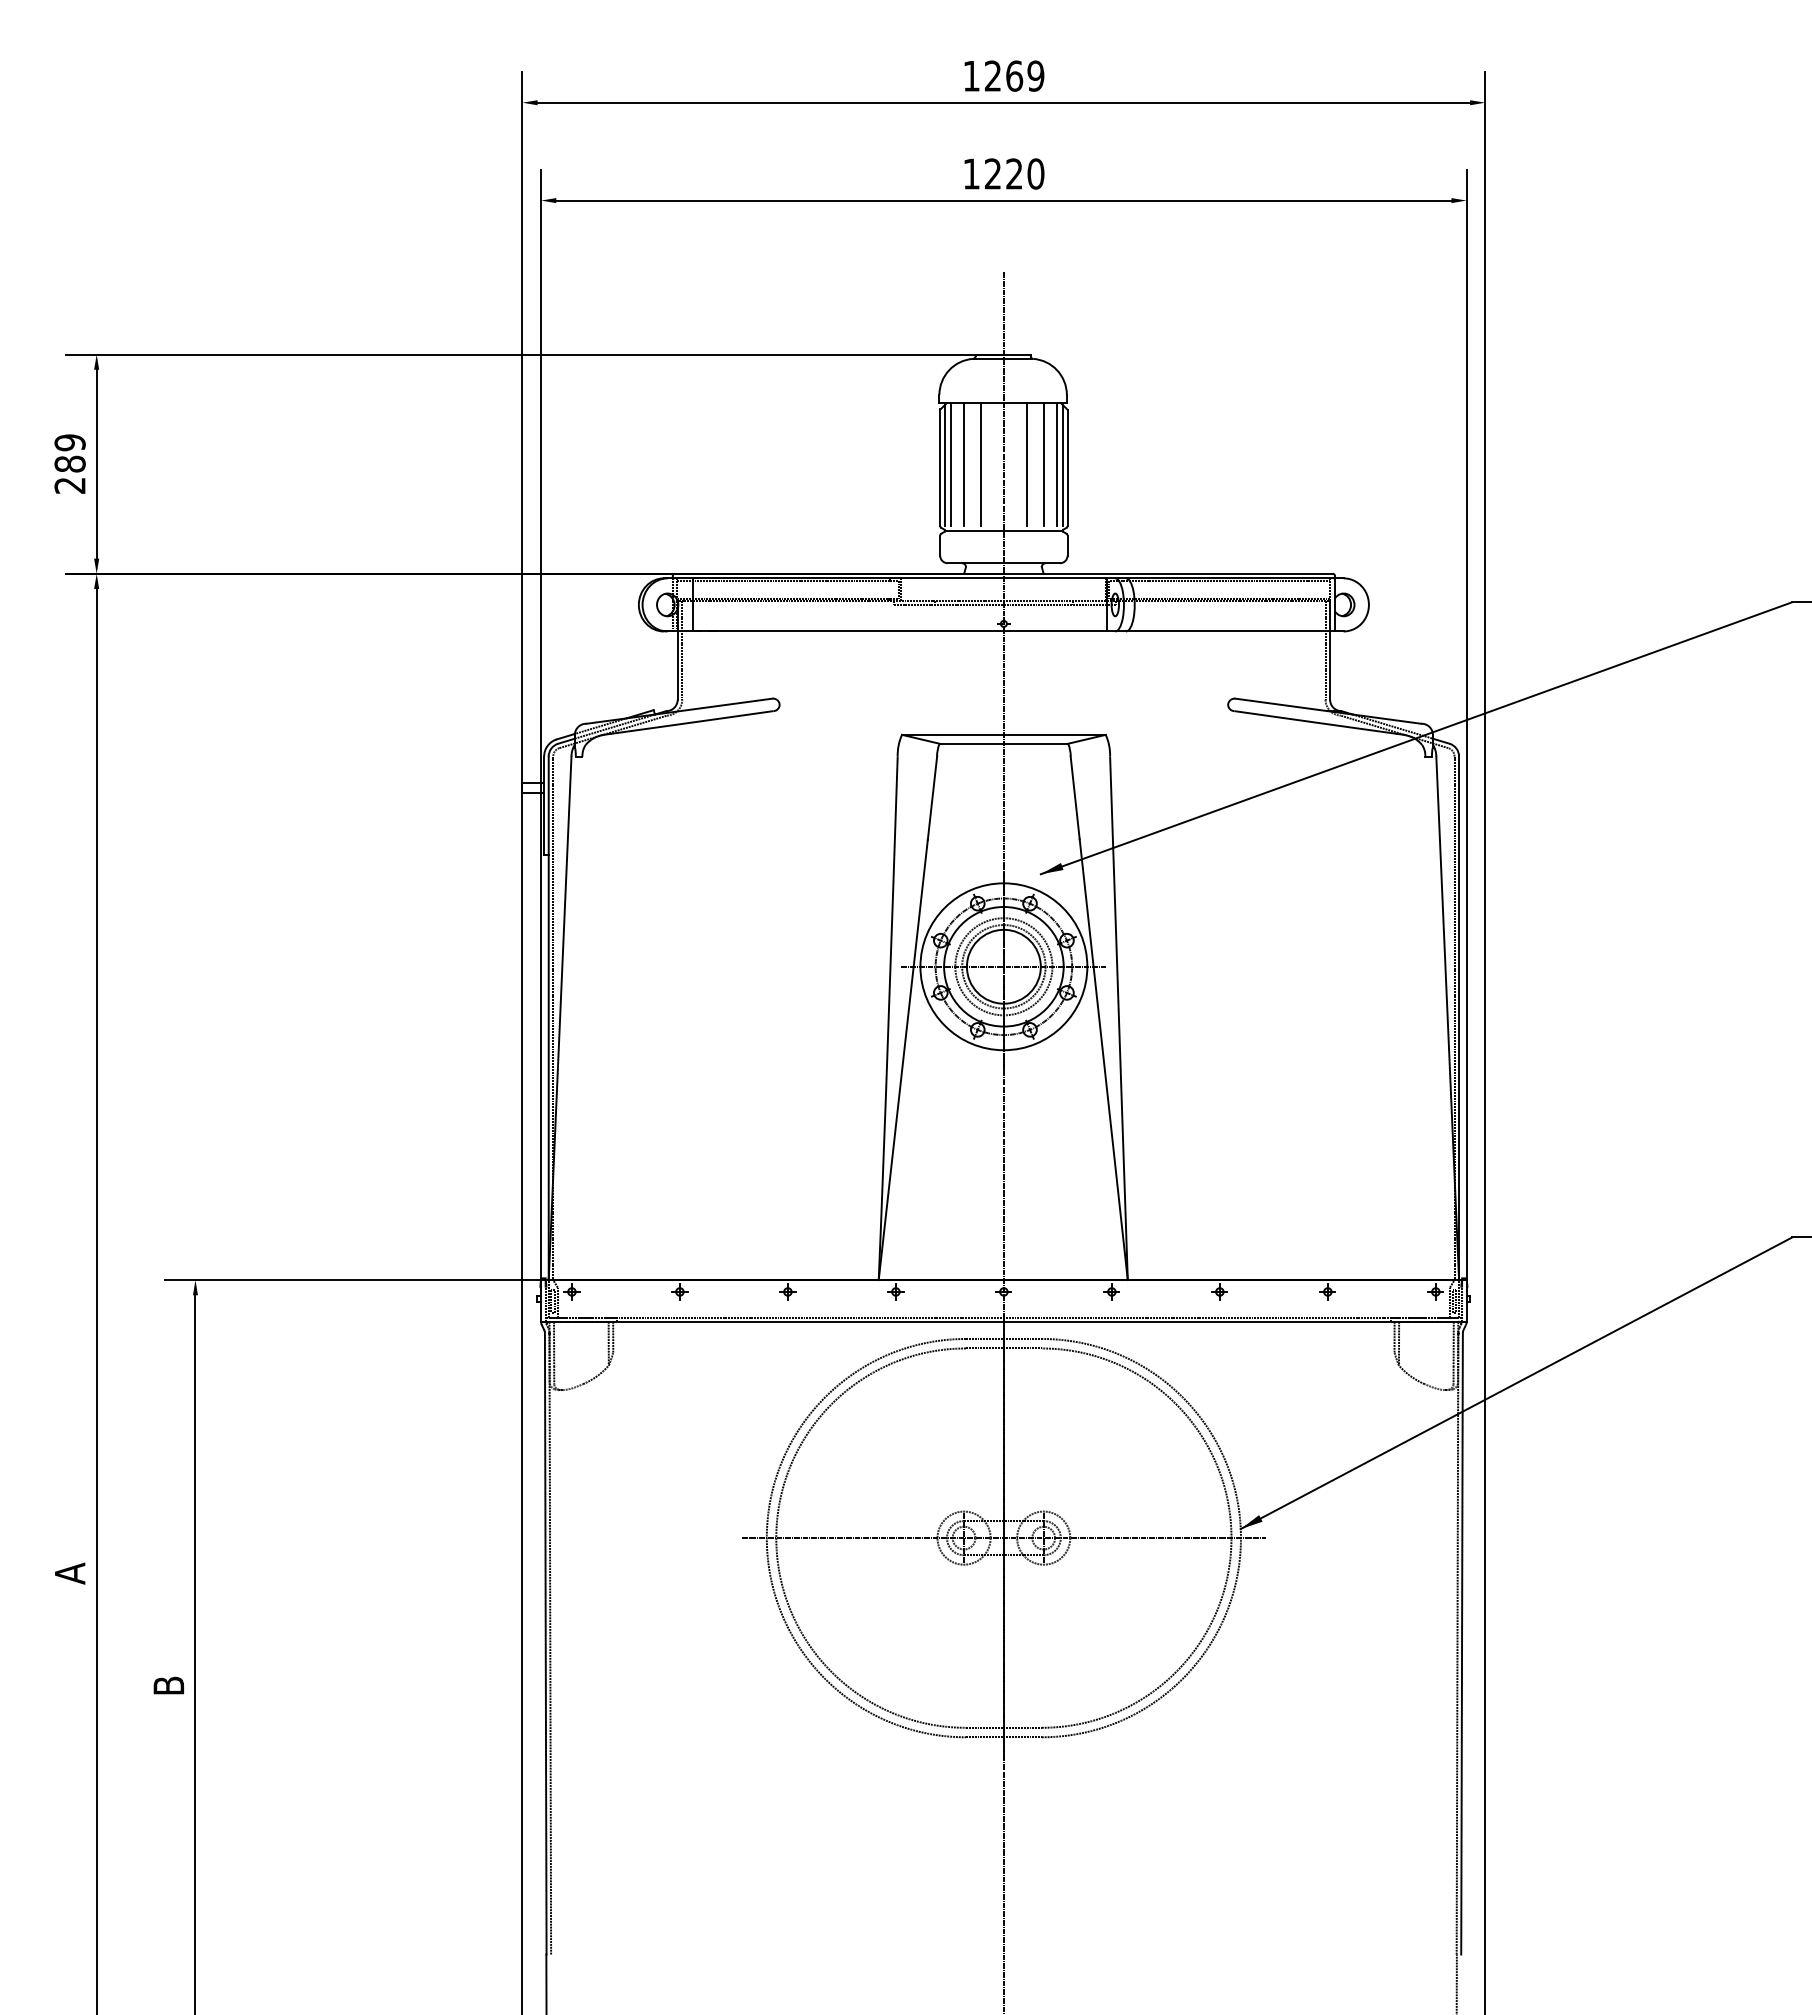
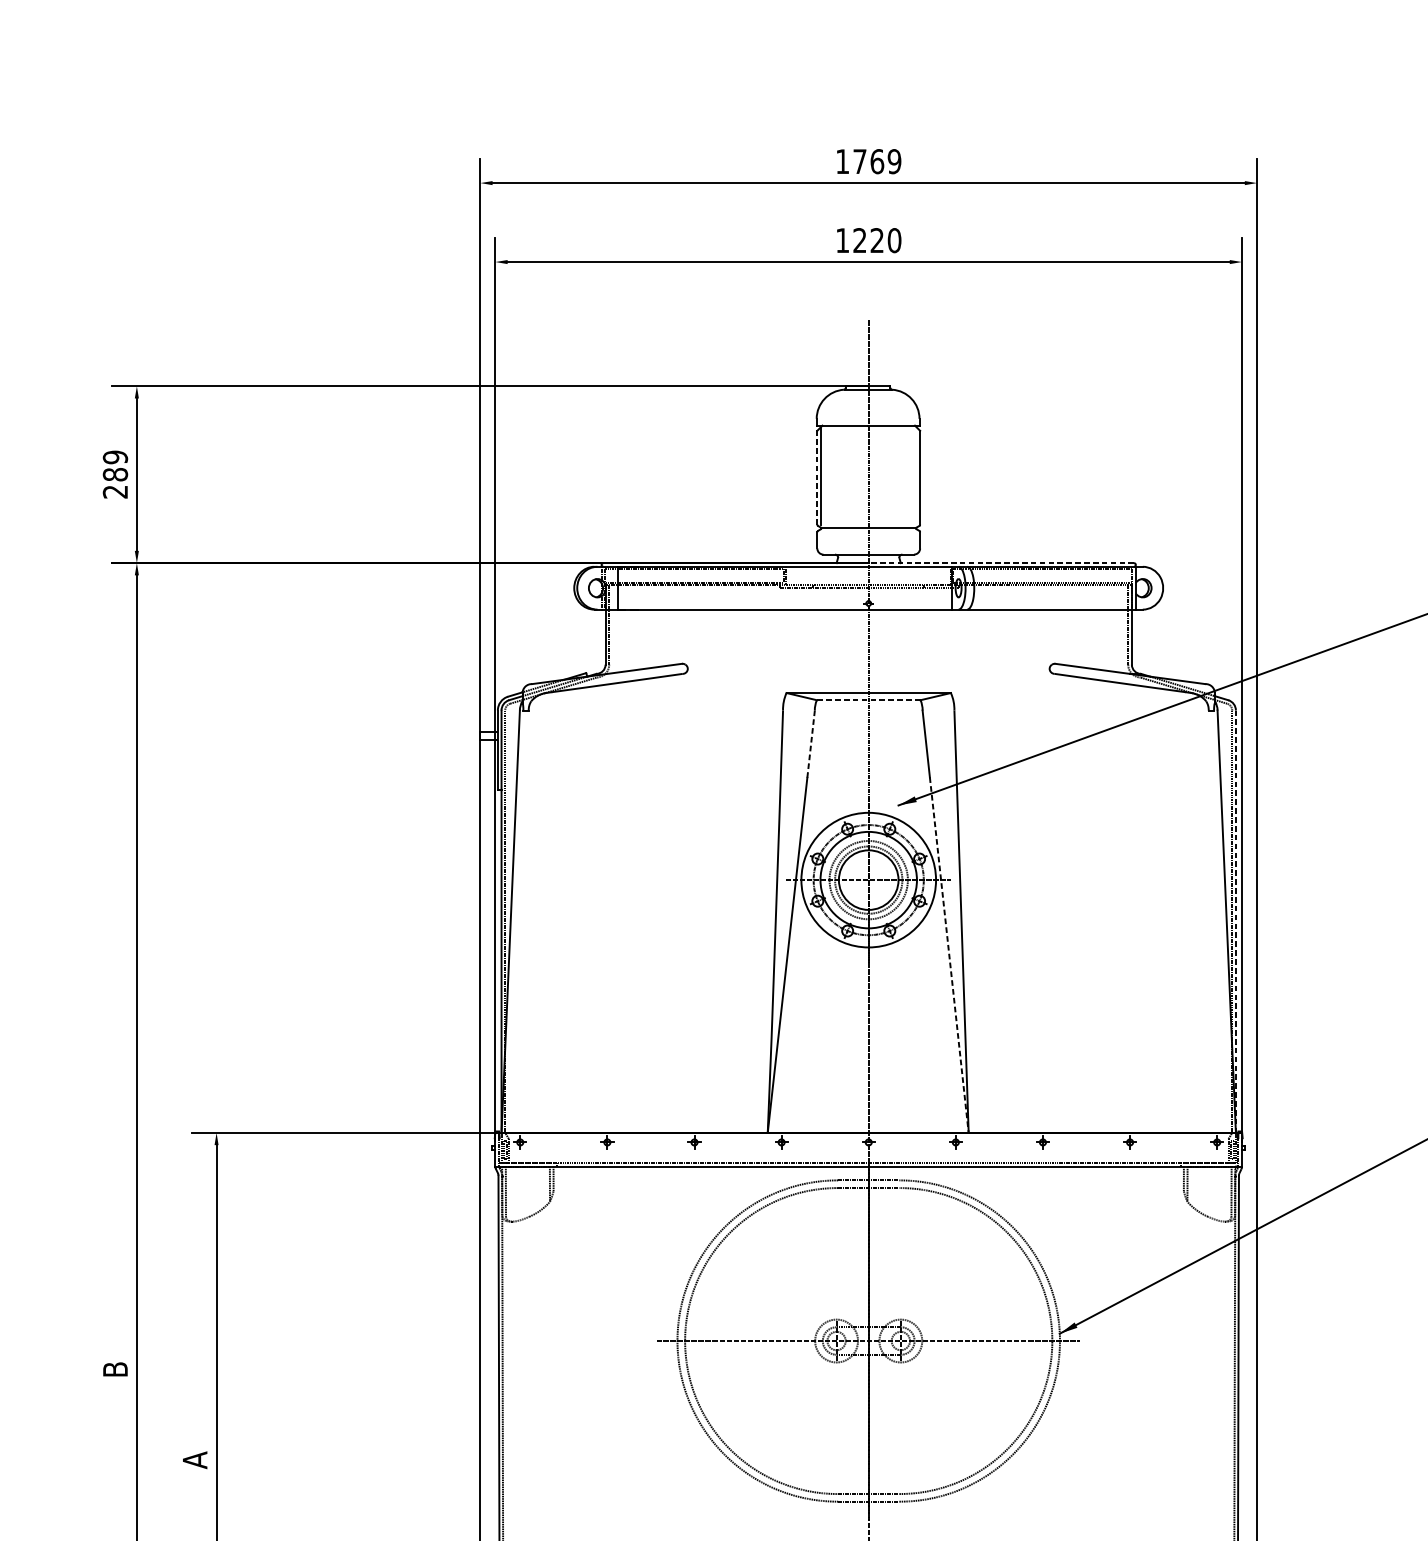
text: (992, 75) -> (859, 161), 1269 -> 1769
line: (951, 464) -> (826, 474), removed
line: (964, 464) -> (836, 474), removed
line: (981, 464) -> (850, 474), removed
line: (1026, 464) -> (886, 474), removed
line: (1043, 464) -> (900, 474), removed
line: (1056, 464) -> (911, 474), removed
line: (1063, 465) -> (916, 475), removed
line: (940, 468) -> (817, 478), solid -> dashed
line: (1167, 573) -> (1000, 562), solid -> dashed
line: (1003, 743) -> (868, 700), solid -> dashed
line: (932, 798) -> (811, 744), solid -> dashed
line: (1459, 1018) -> (1236, 921), solid -> dashed
line: (1103, 1059) -> (949, 954), solid -> dashed
text: (70, 1573) -> (115, 1369), A -> B
text: (168, 1685) -> (194, 1459), B -> A

